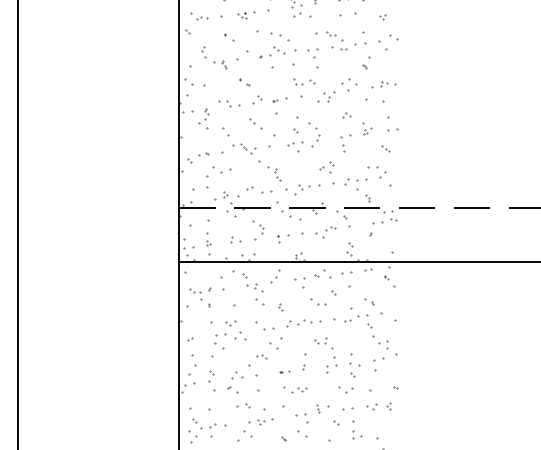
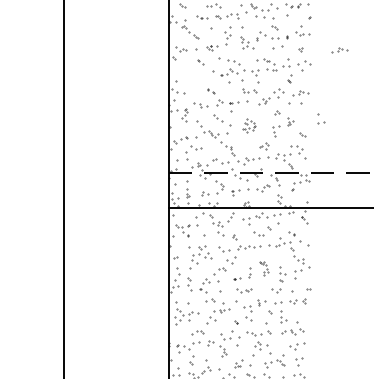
part: (443, 19) -> (339, 50), added
part: (220, 57) -> (195, 75), removed
part: (393, 124) -> (321, 118), moved
part: (304, 134) -> (249, 125), size x0.6
part: (325, 355) -> (263, 268), size x0.6

